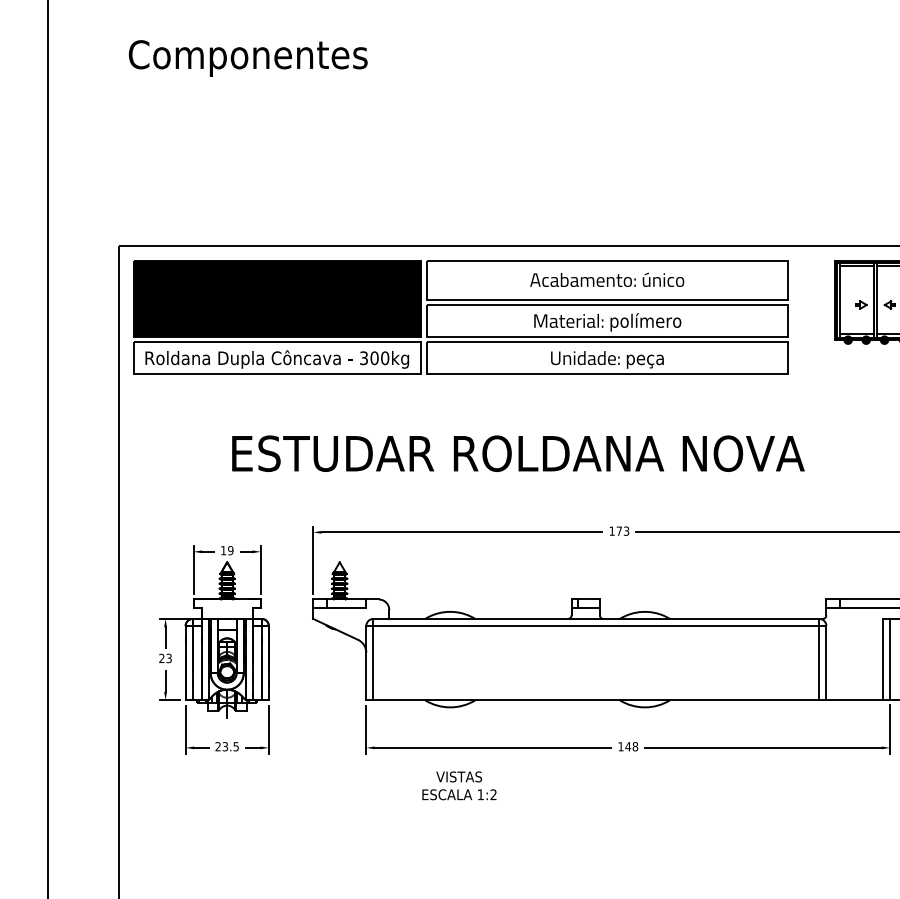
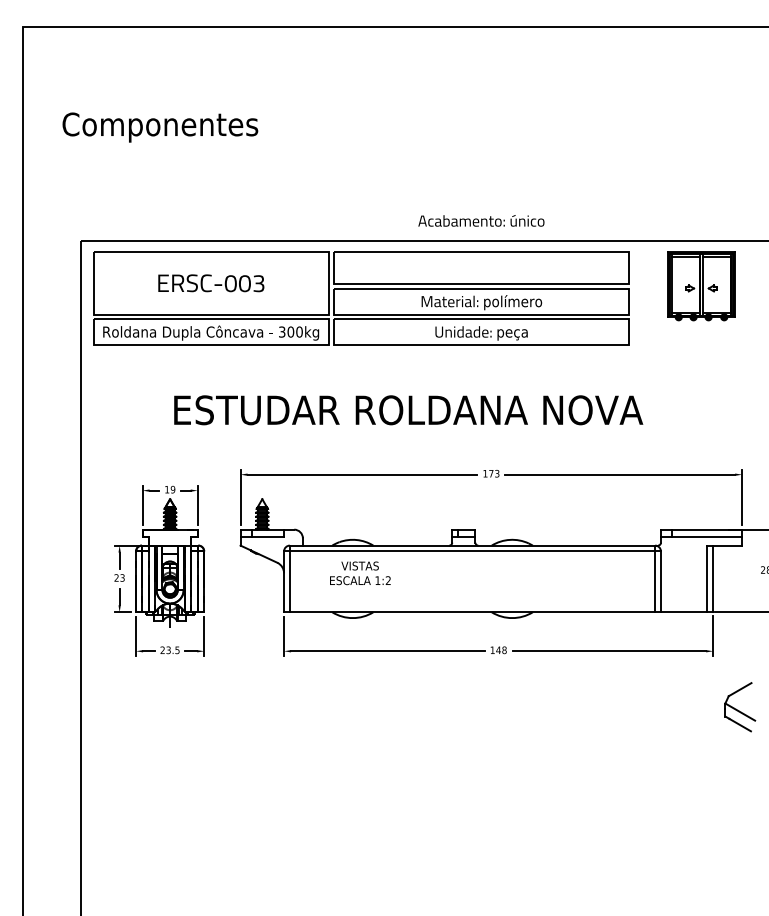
text: (248, 58) -> (160, 127), moved
text: (607, 279) -> (481, 220), moved
fill: (276, 298) -> (210, 283), removed
text: (459, 786) -> (360, 573), moved

